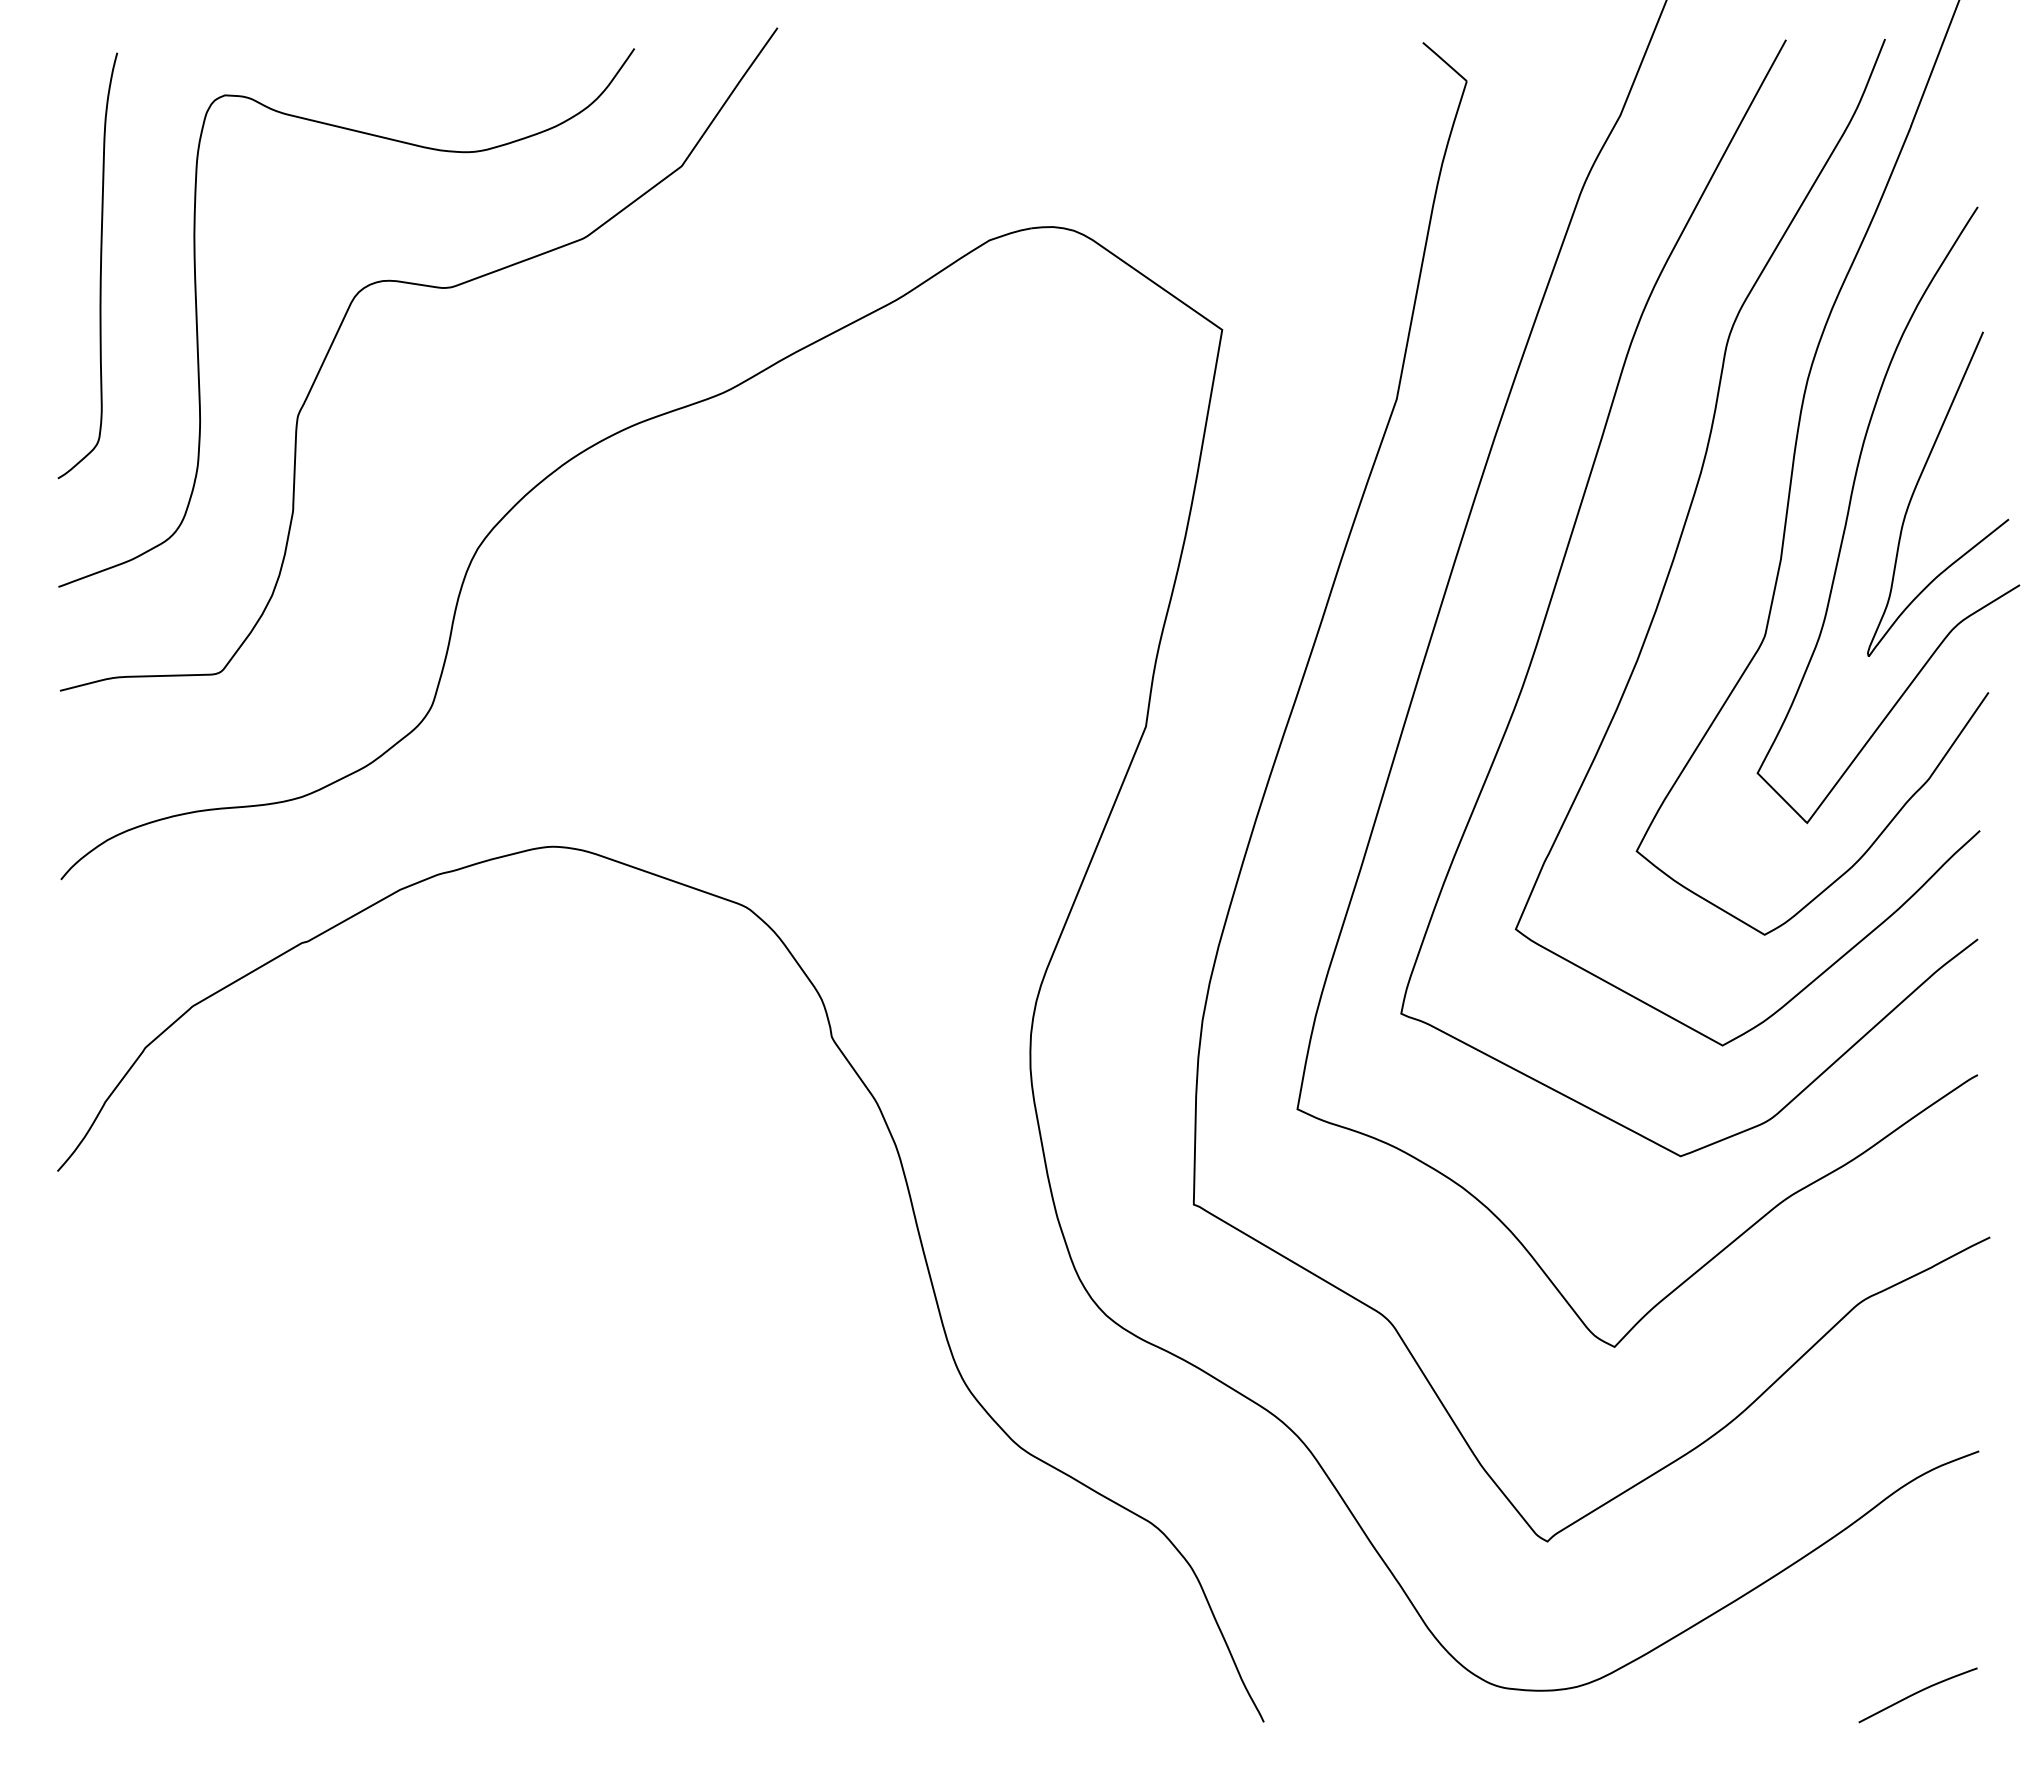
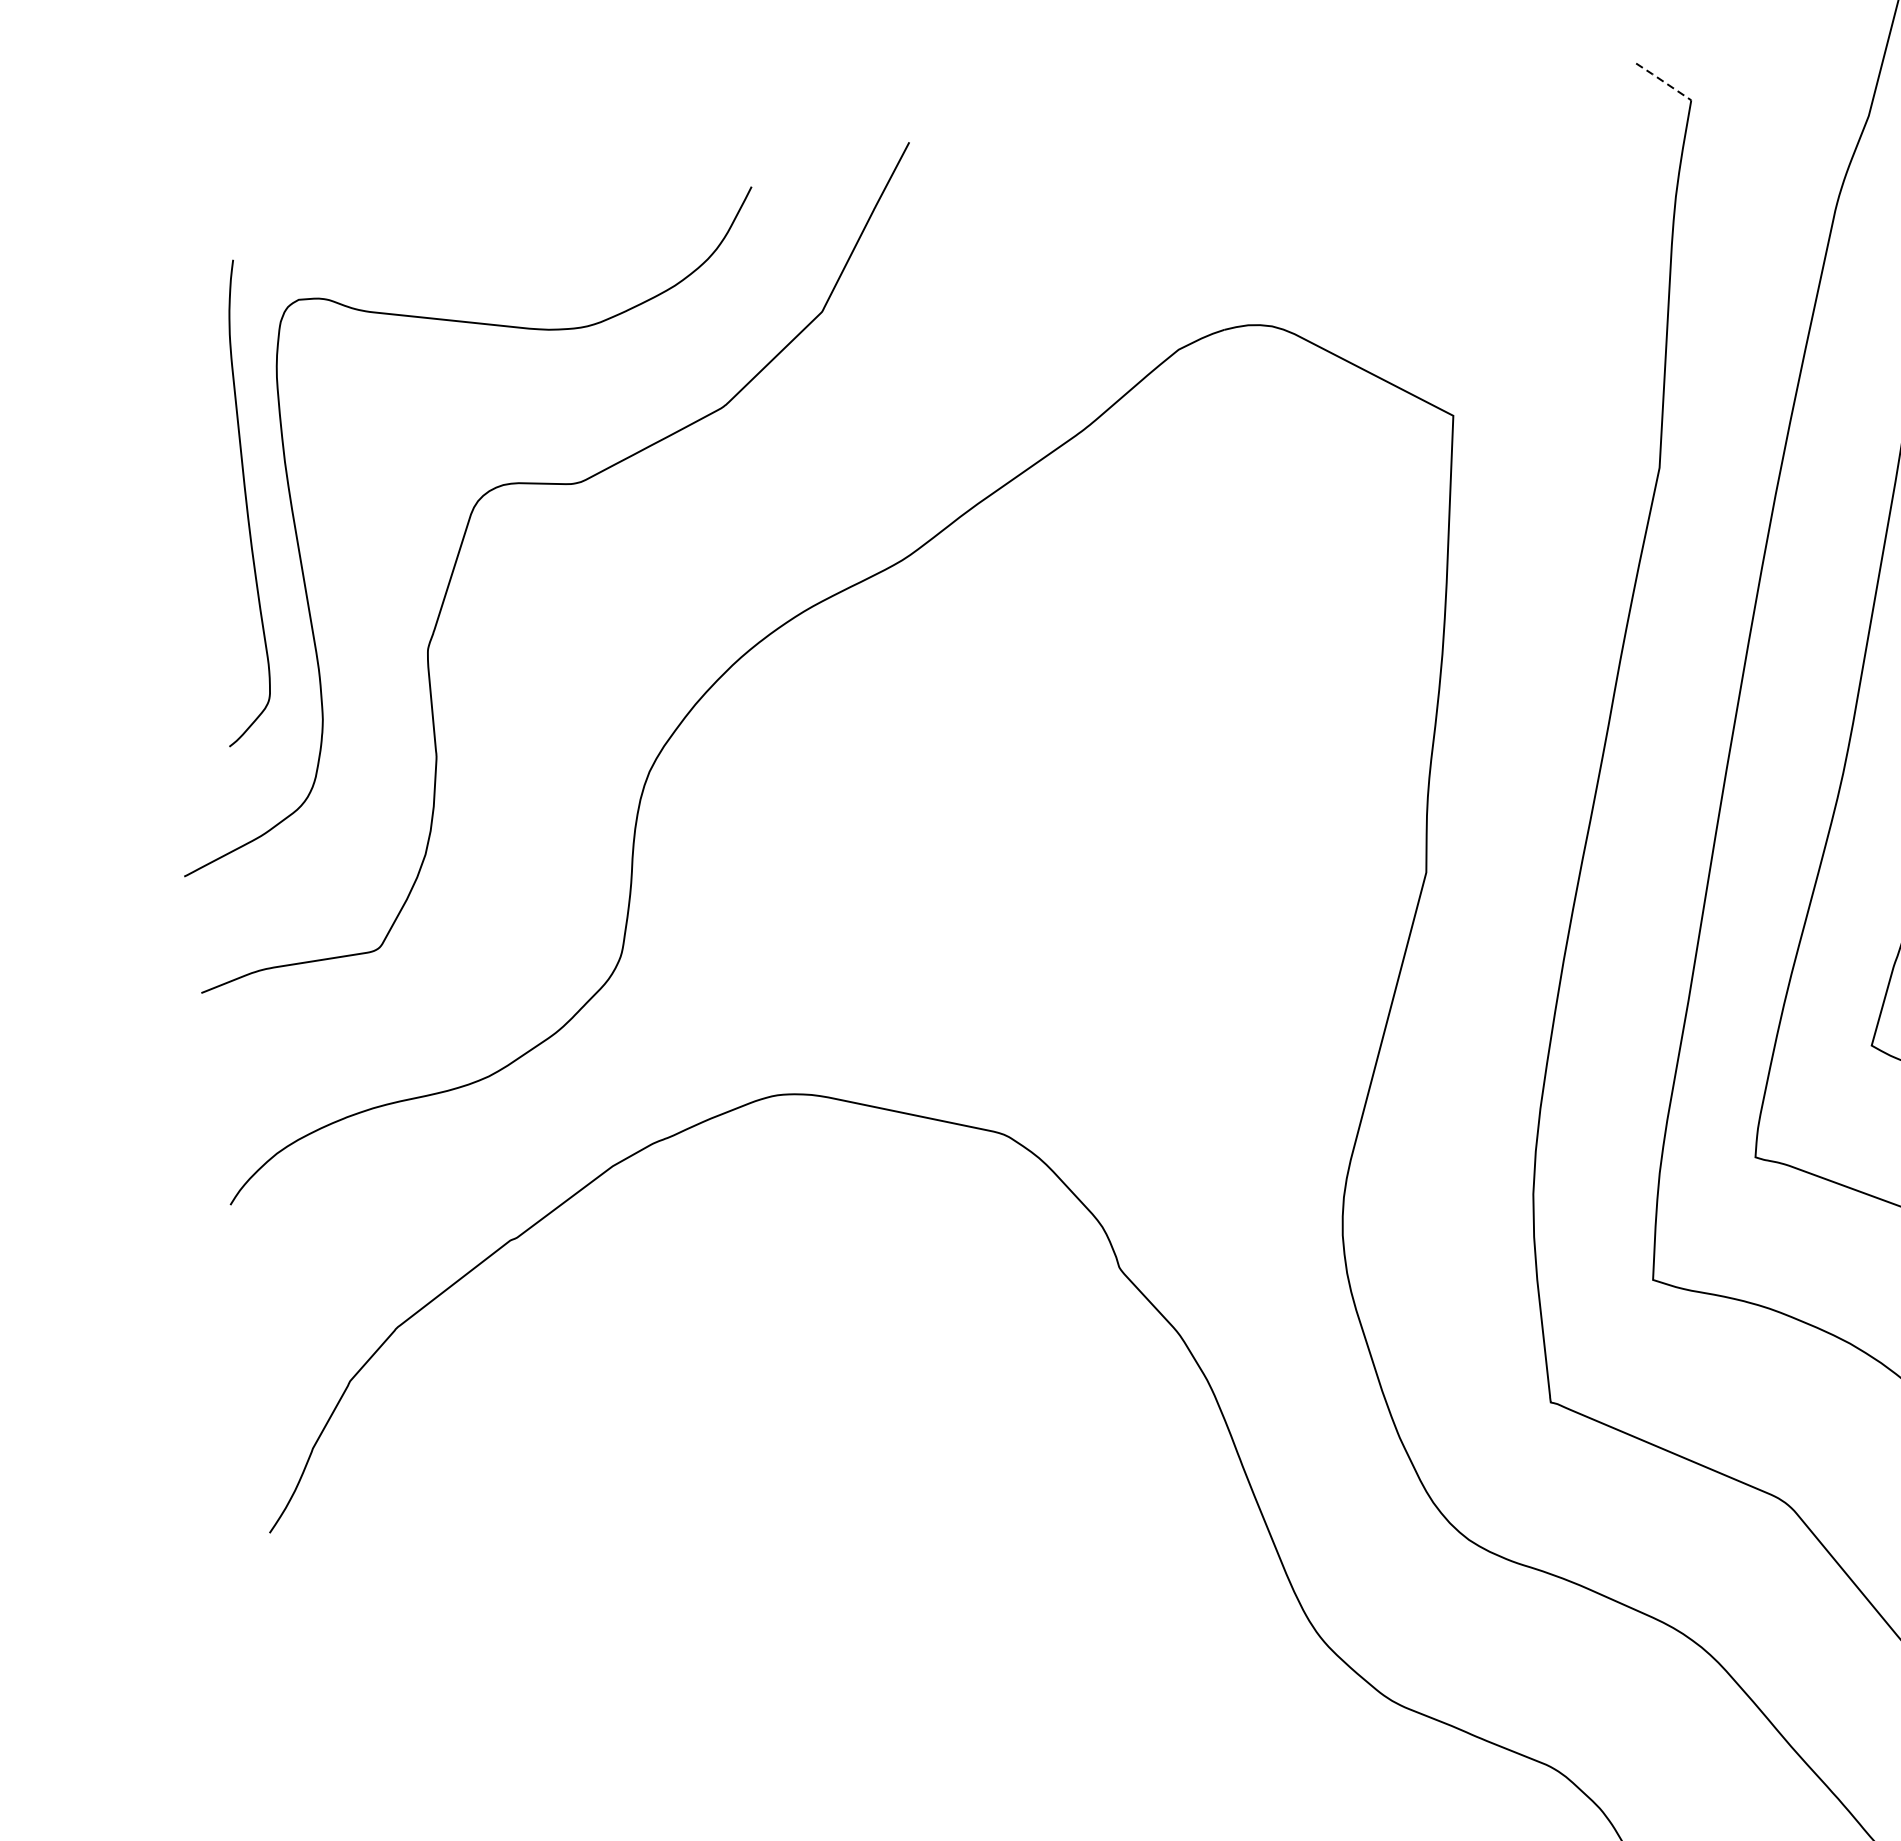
line: (1444, 61) -> (1663, 81), solid -> dashed
curve: (100, 265) -> (245, 501), moved

